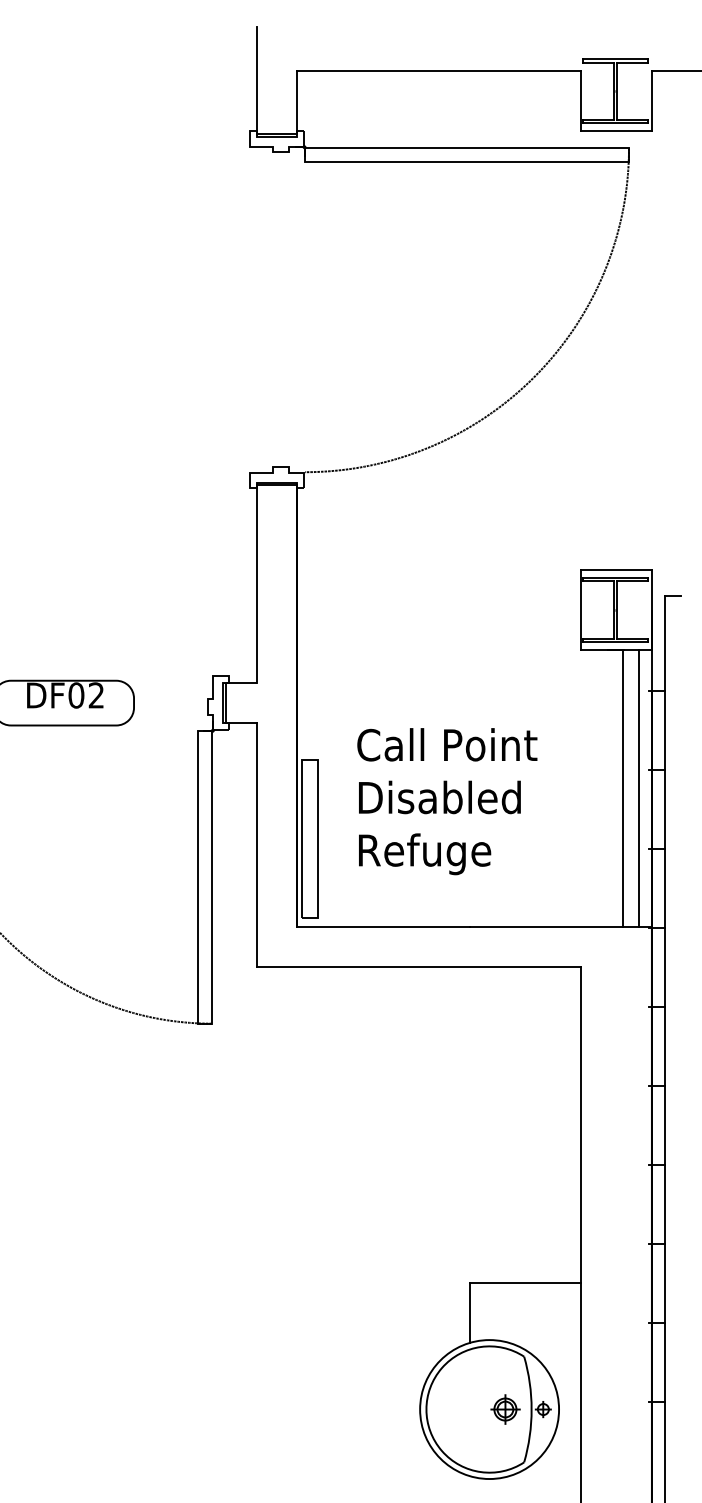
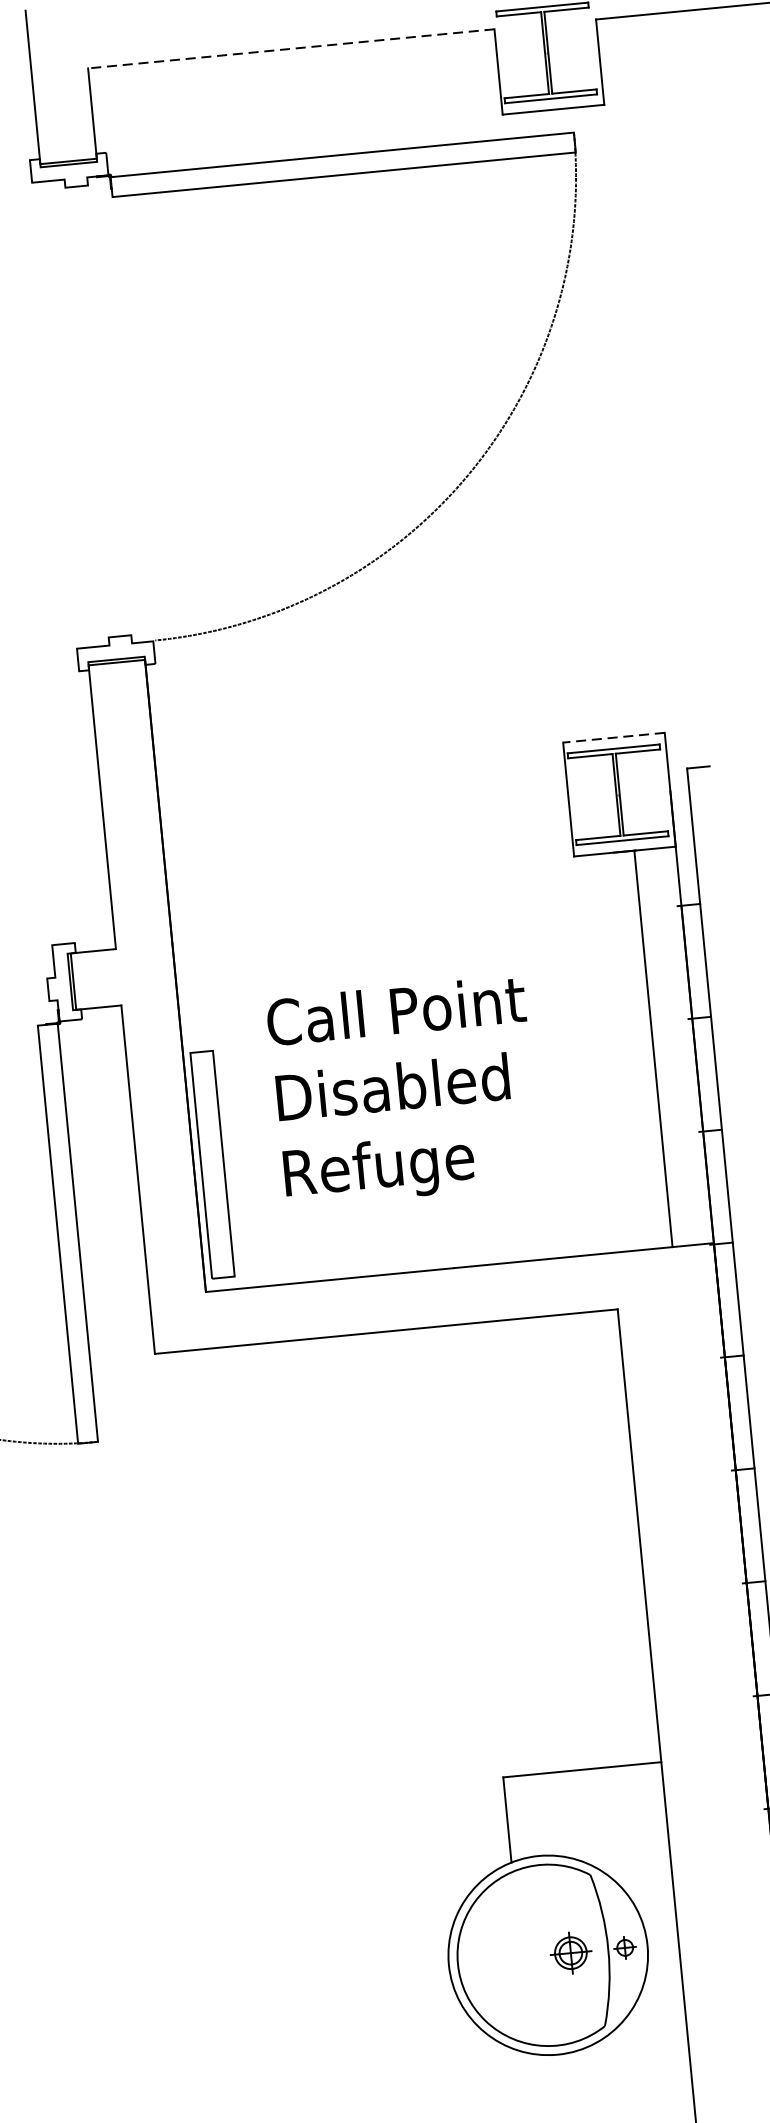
line: (438, 71) -> (290, 49), solid -> dashed
line: (616, 570) -> (614, 738), solid -> dashed
line: (638, 788) -> (675, 1046), removed

